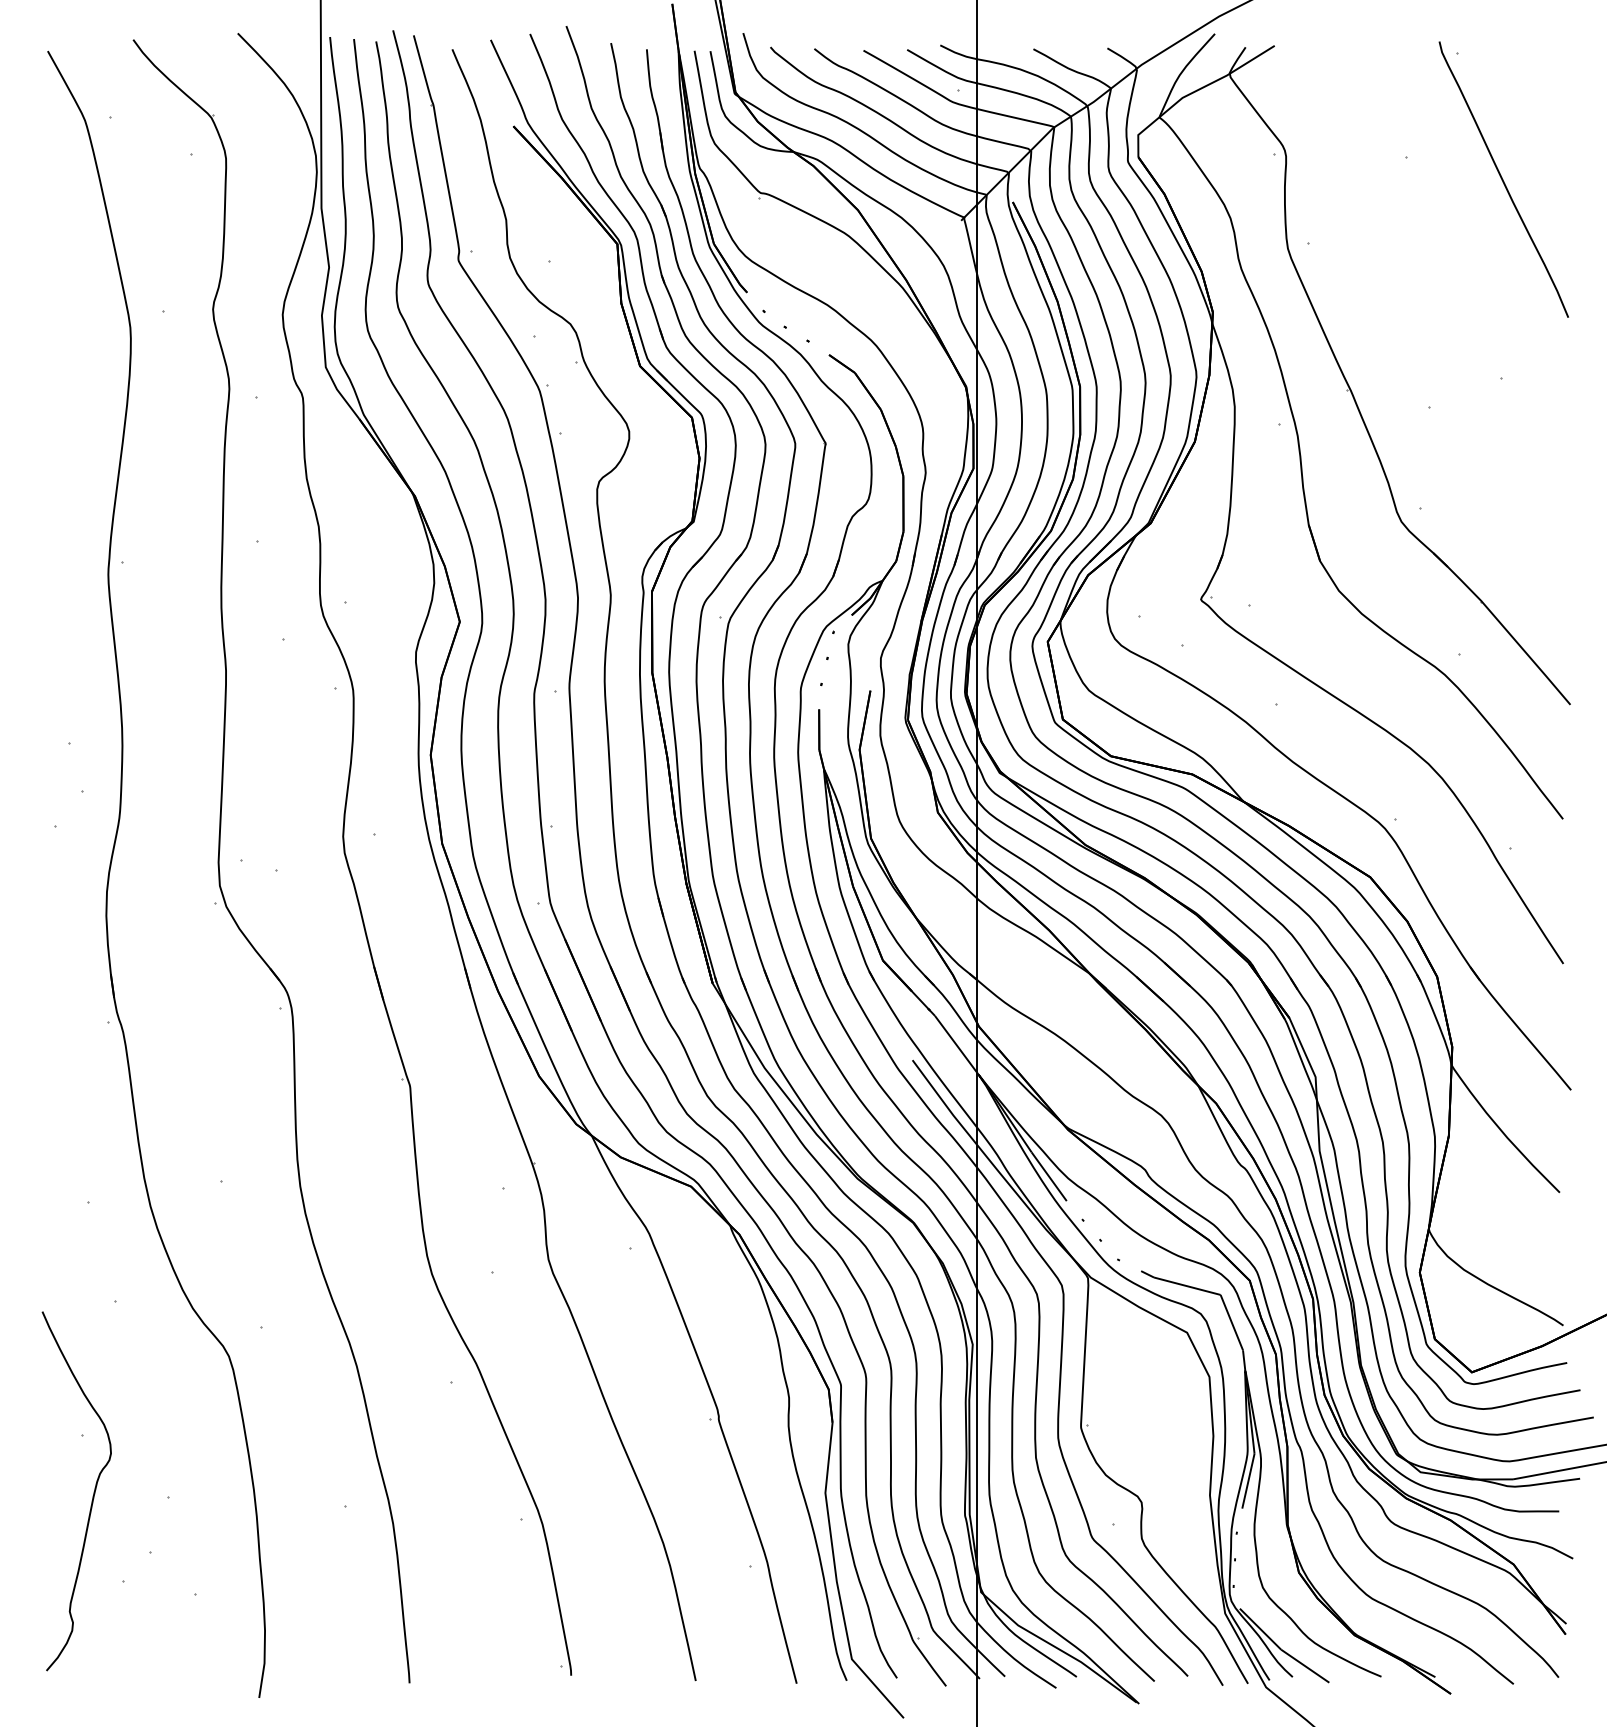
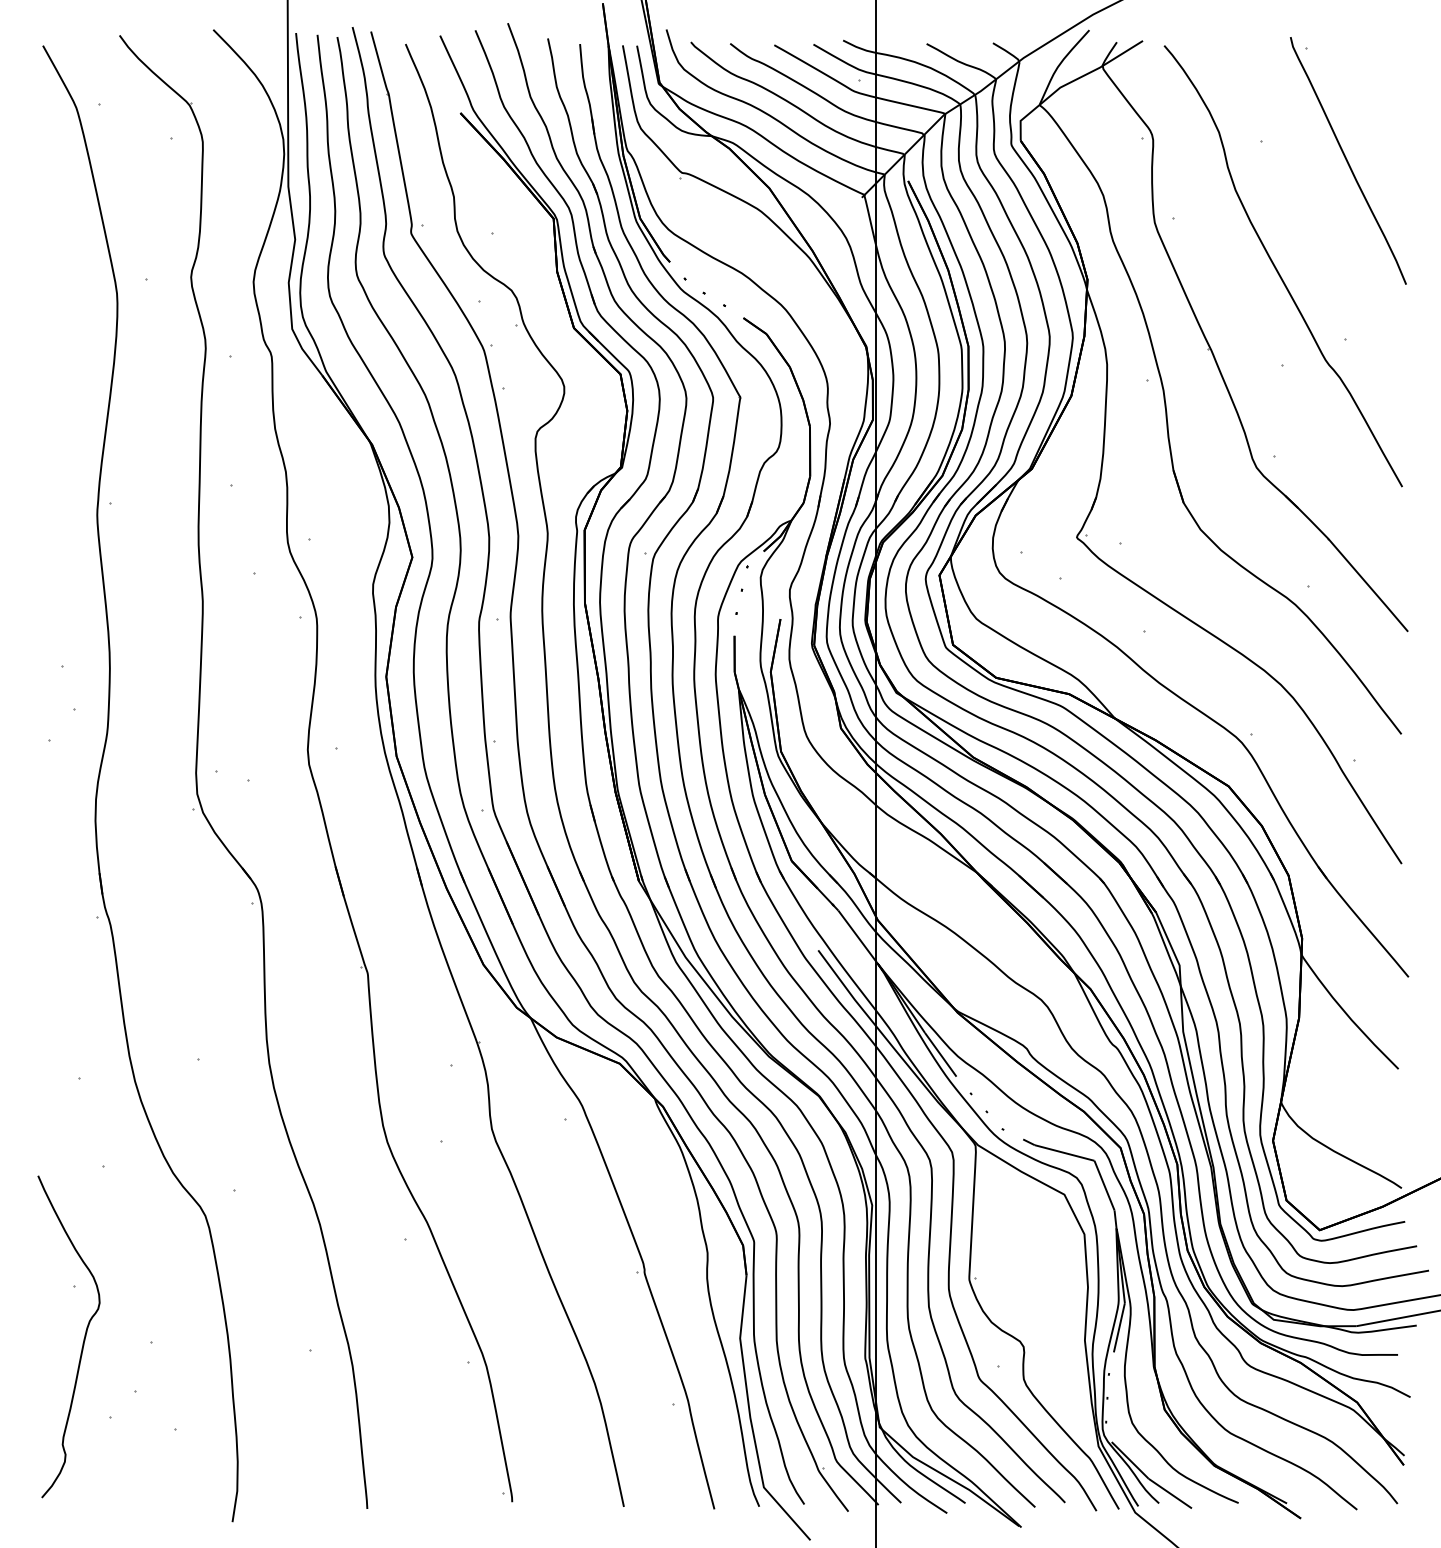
curve: (1424, 300) -> (1277, 269), added

